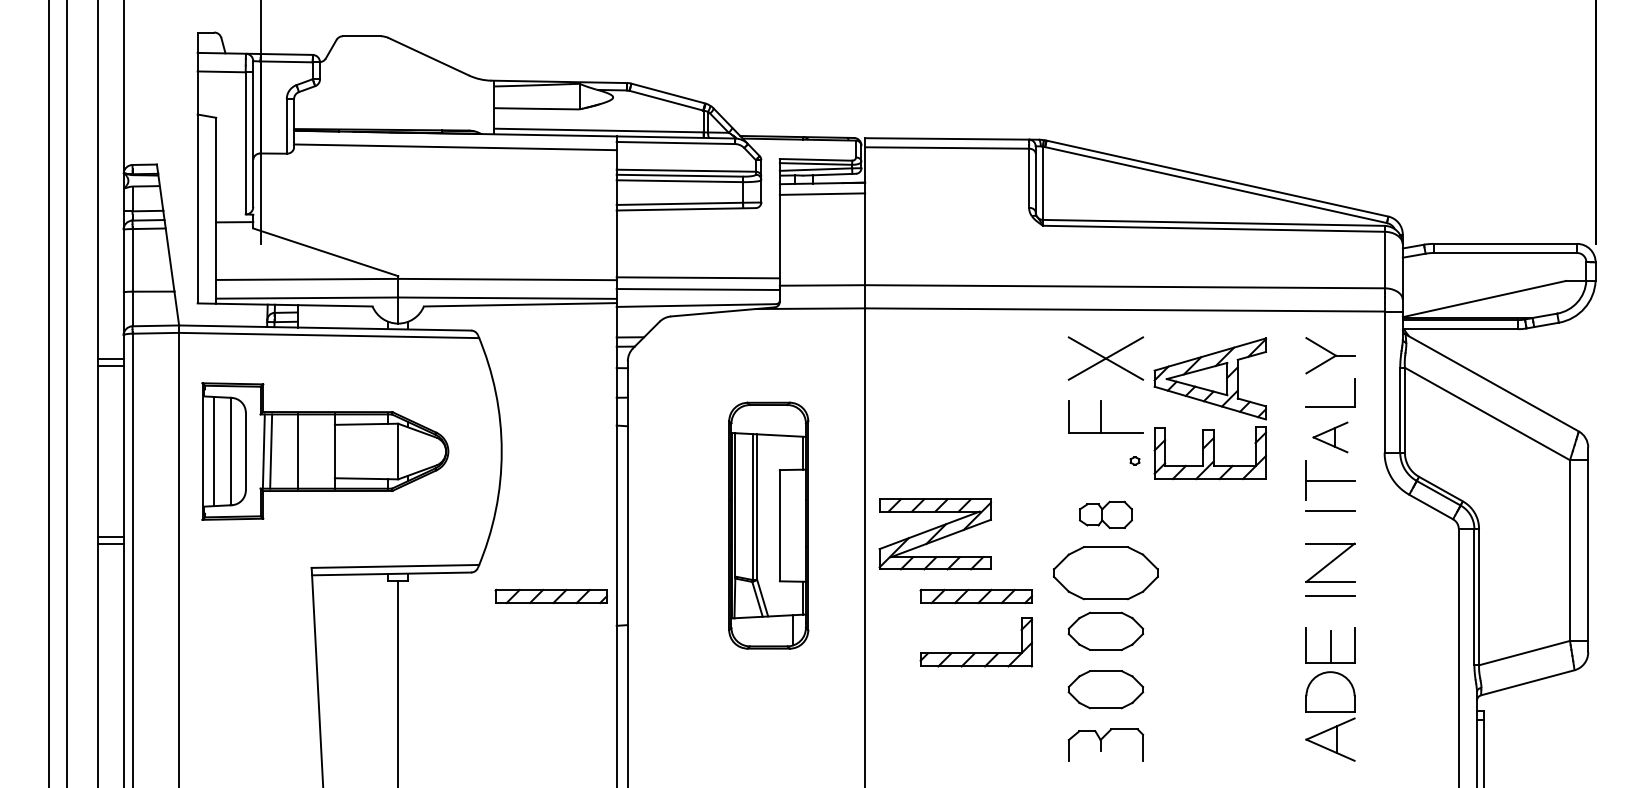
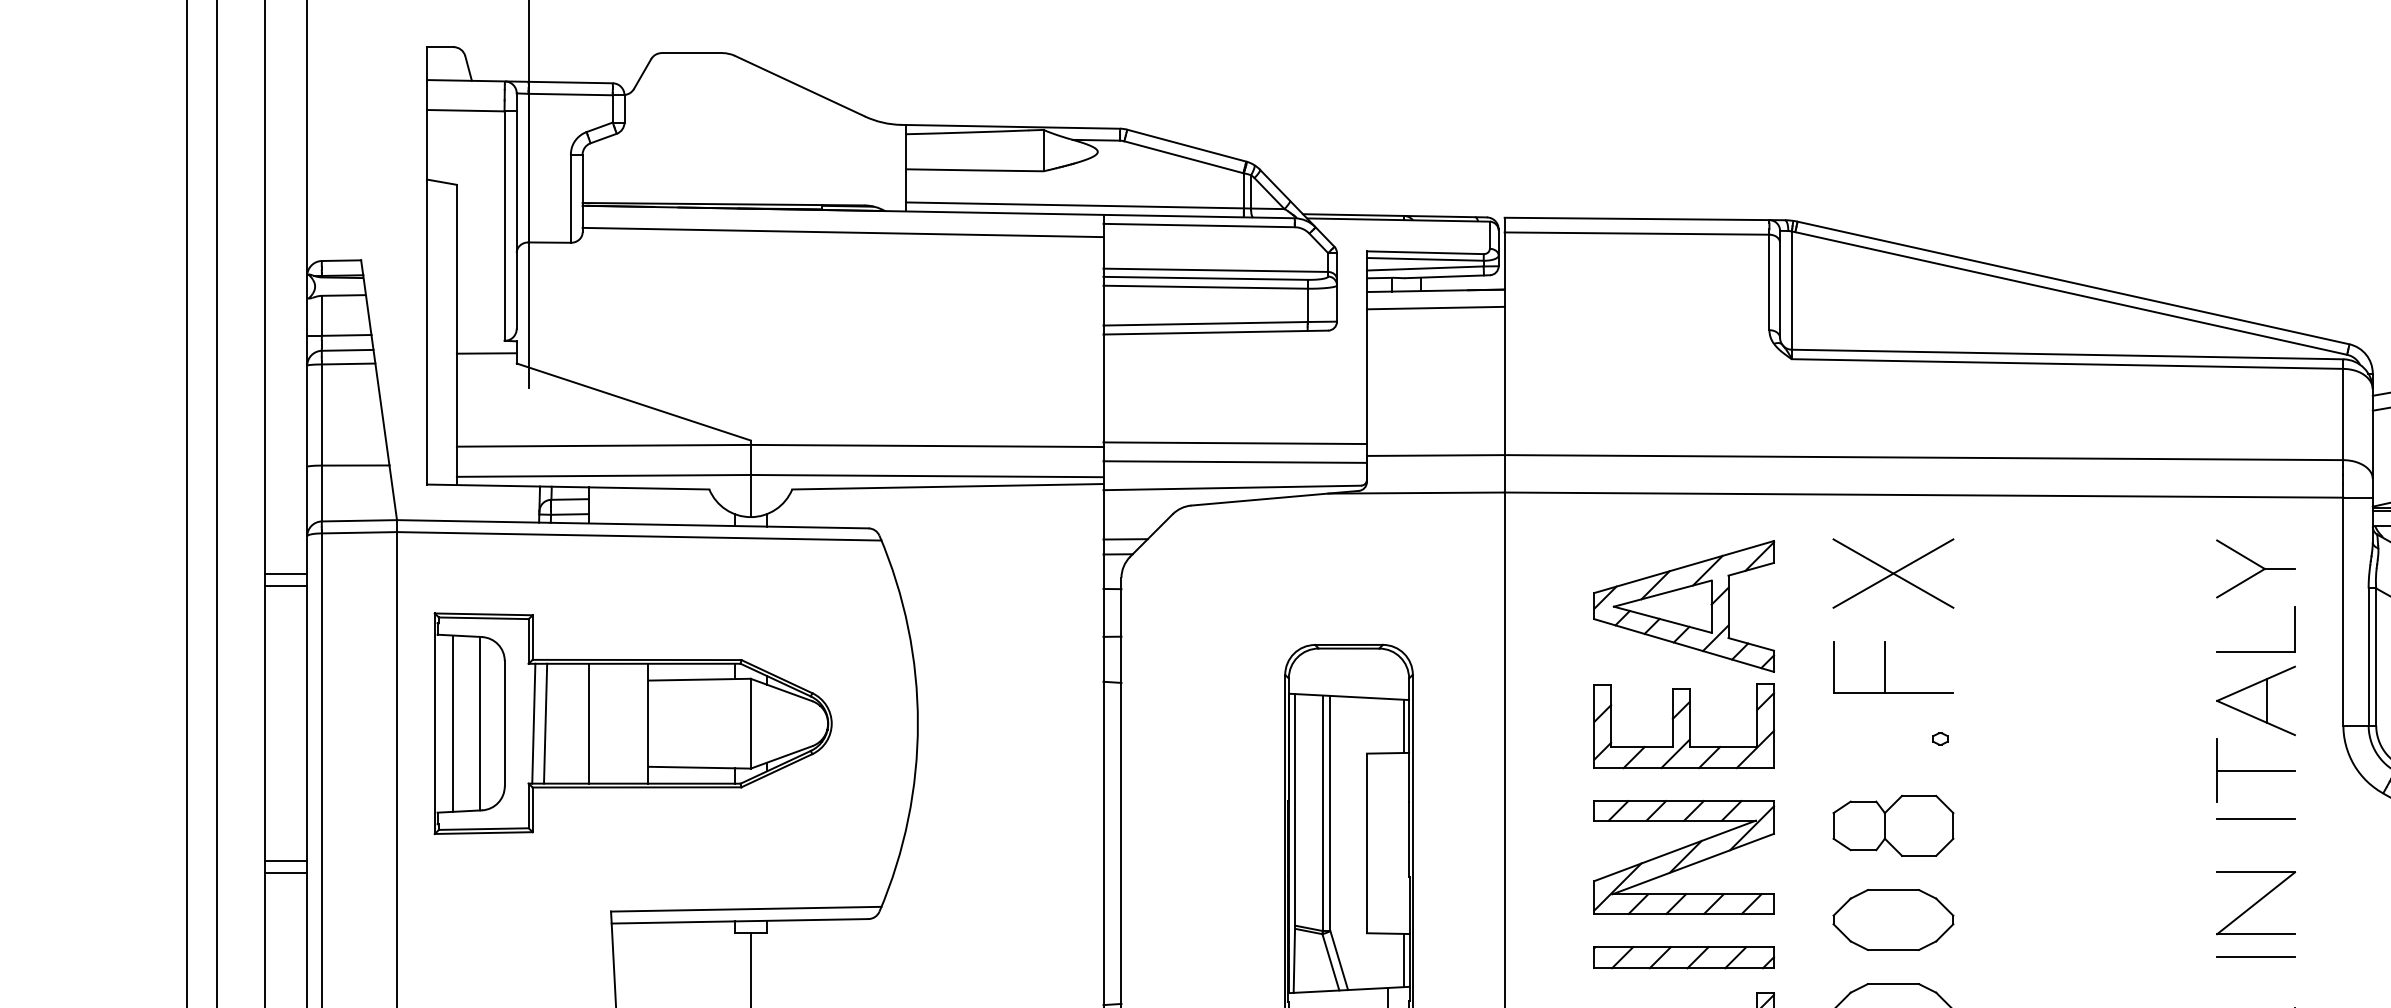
part: (1210, 408) -> (1684, 654), moved
part: (1330, 437) -> (2256, 701), size x1.43
part: (1105, 514) -> (1892, 825), size x1.43
part: (934, 534) -> (1682, 857), moved
part: (1105, 572) -> (1892, 918), size x0.71
part: (550, 596) -> (996, 957), removed

